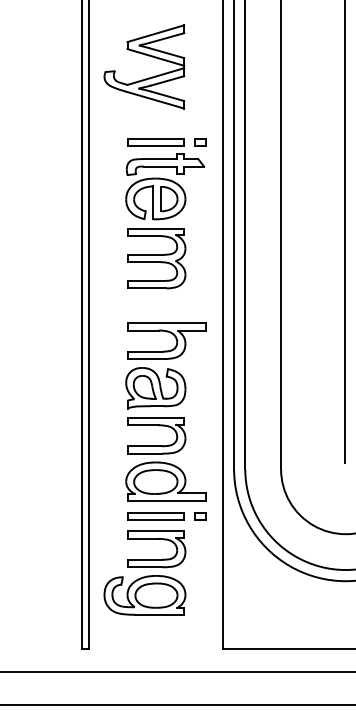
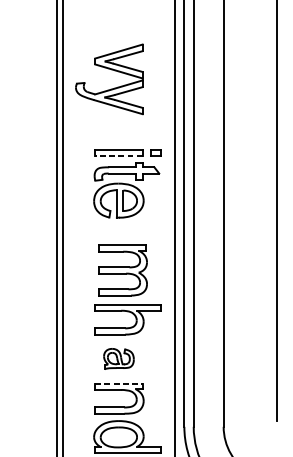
part: (148, 56) -> (112, 70), moved
line: (155, 145) -> (118, 155), solid -> dashed
part: (156, 258) -> (122, 270), moved
part: (155, 388) -> (118, 359), size x0.6
line: (156, 417) -> (119, 383), solid -> dashed

